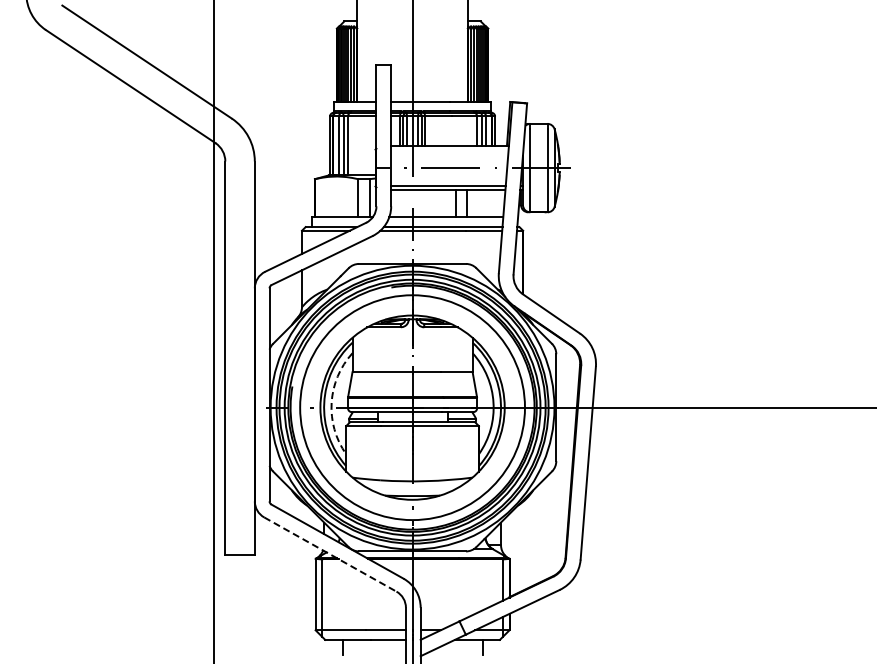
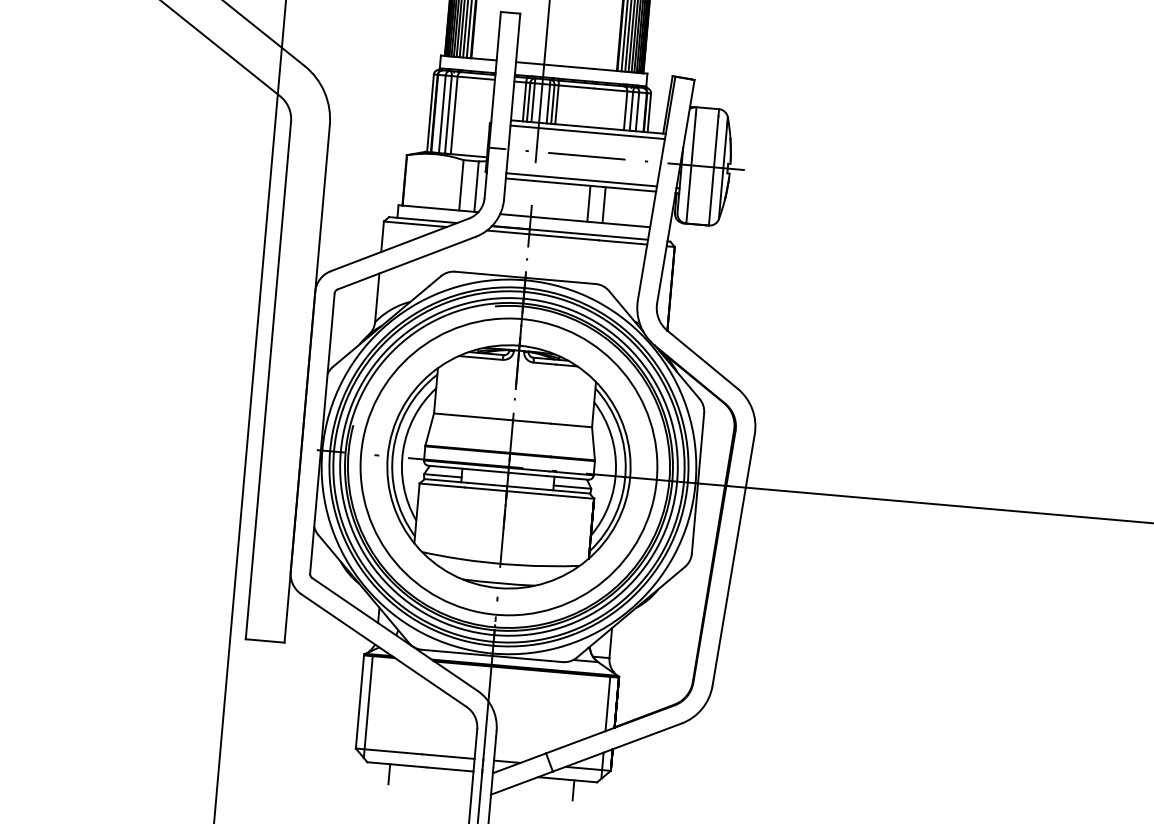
line: (449, 149) -> (587, 131), added
arc: (331, 402) -> (402, 450), dashed -> solid
line: (330, 554) -> (384, 650), dashed -> solid

